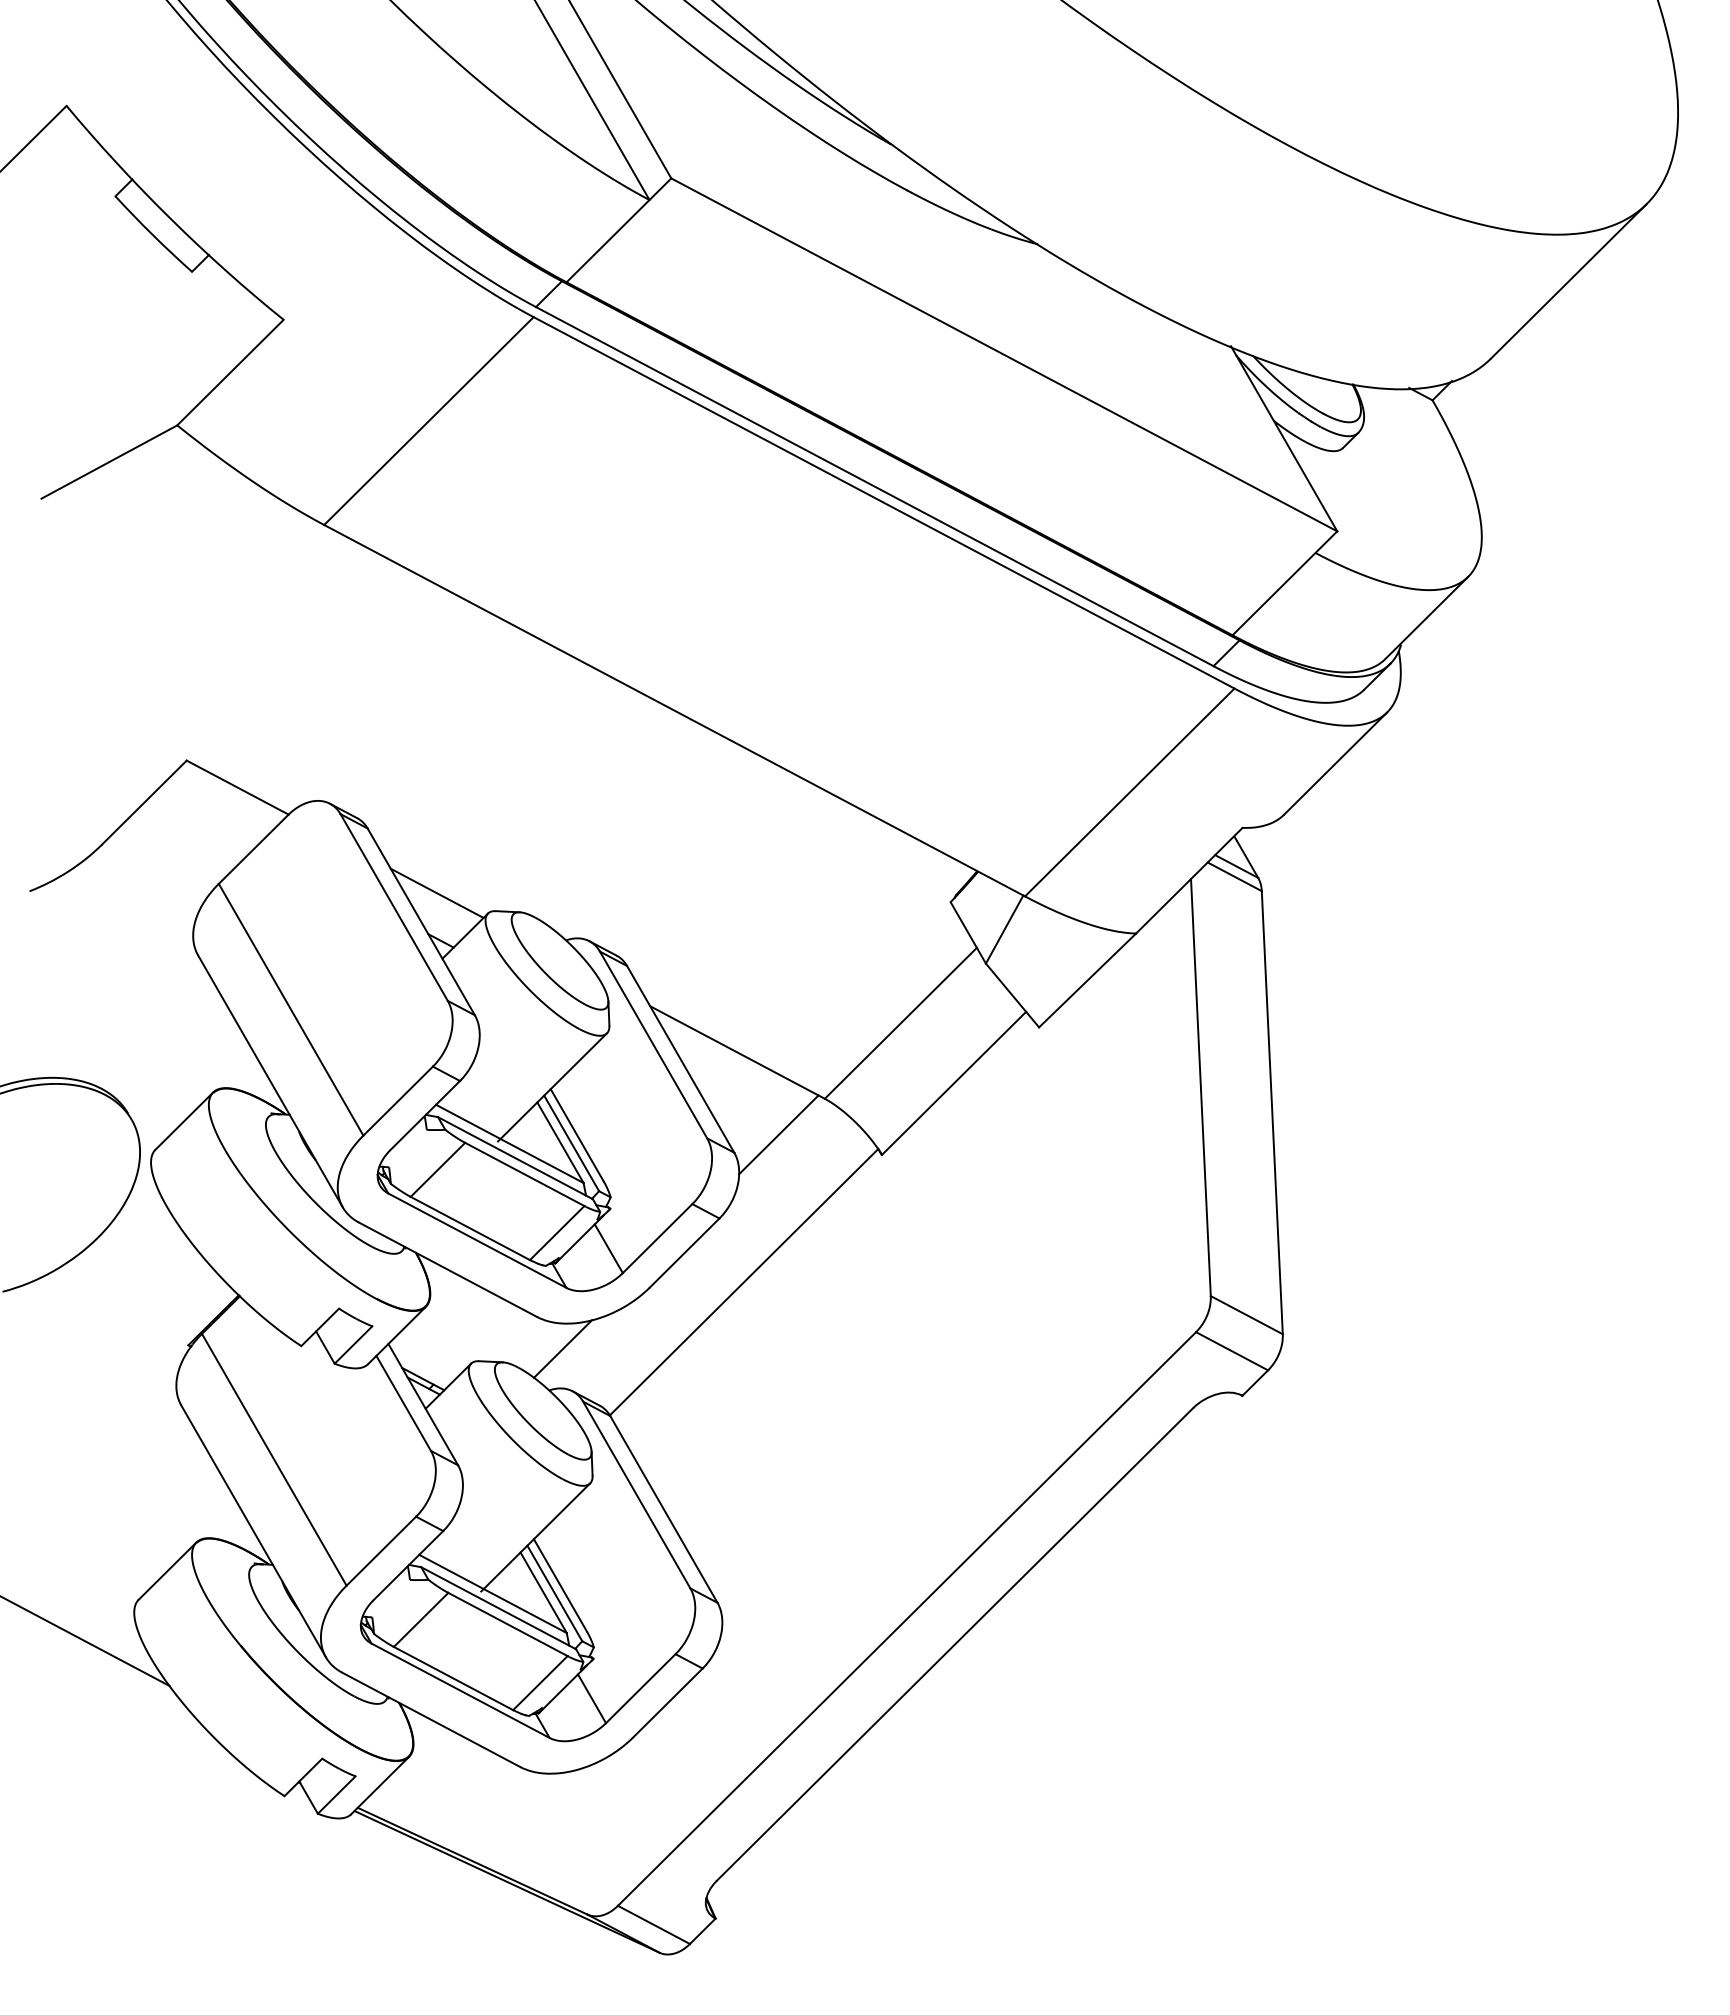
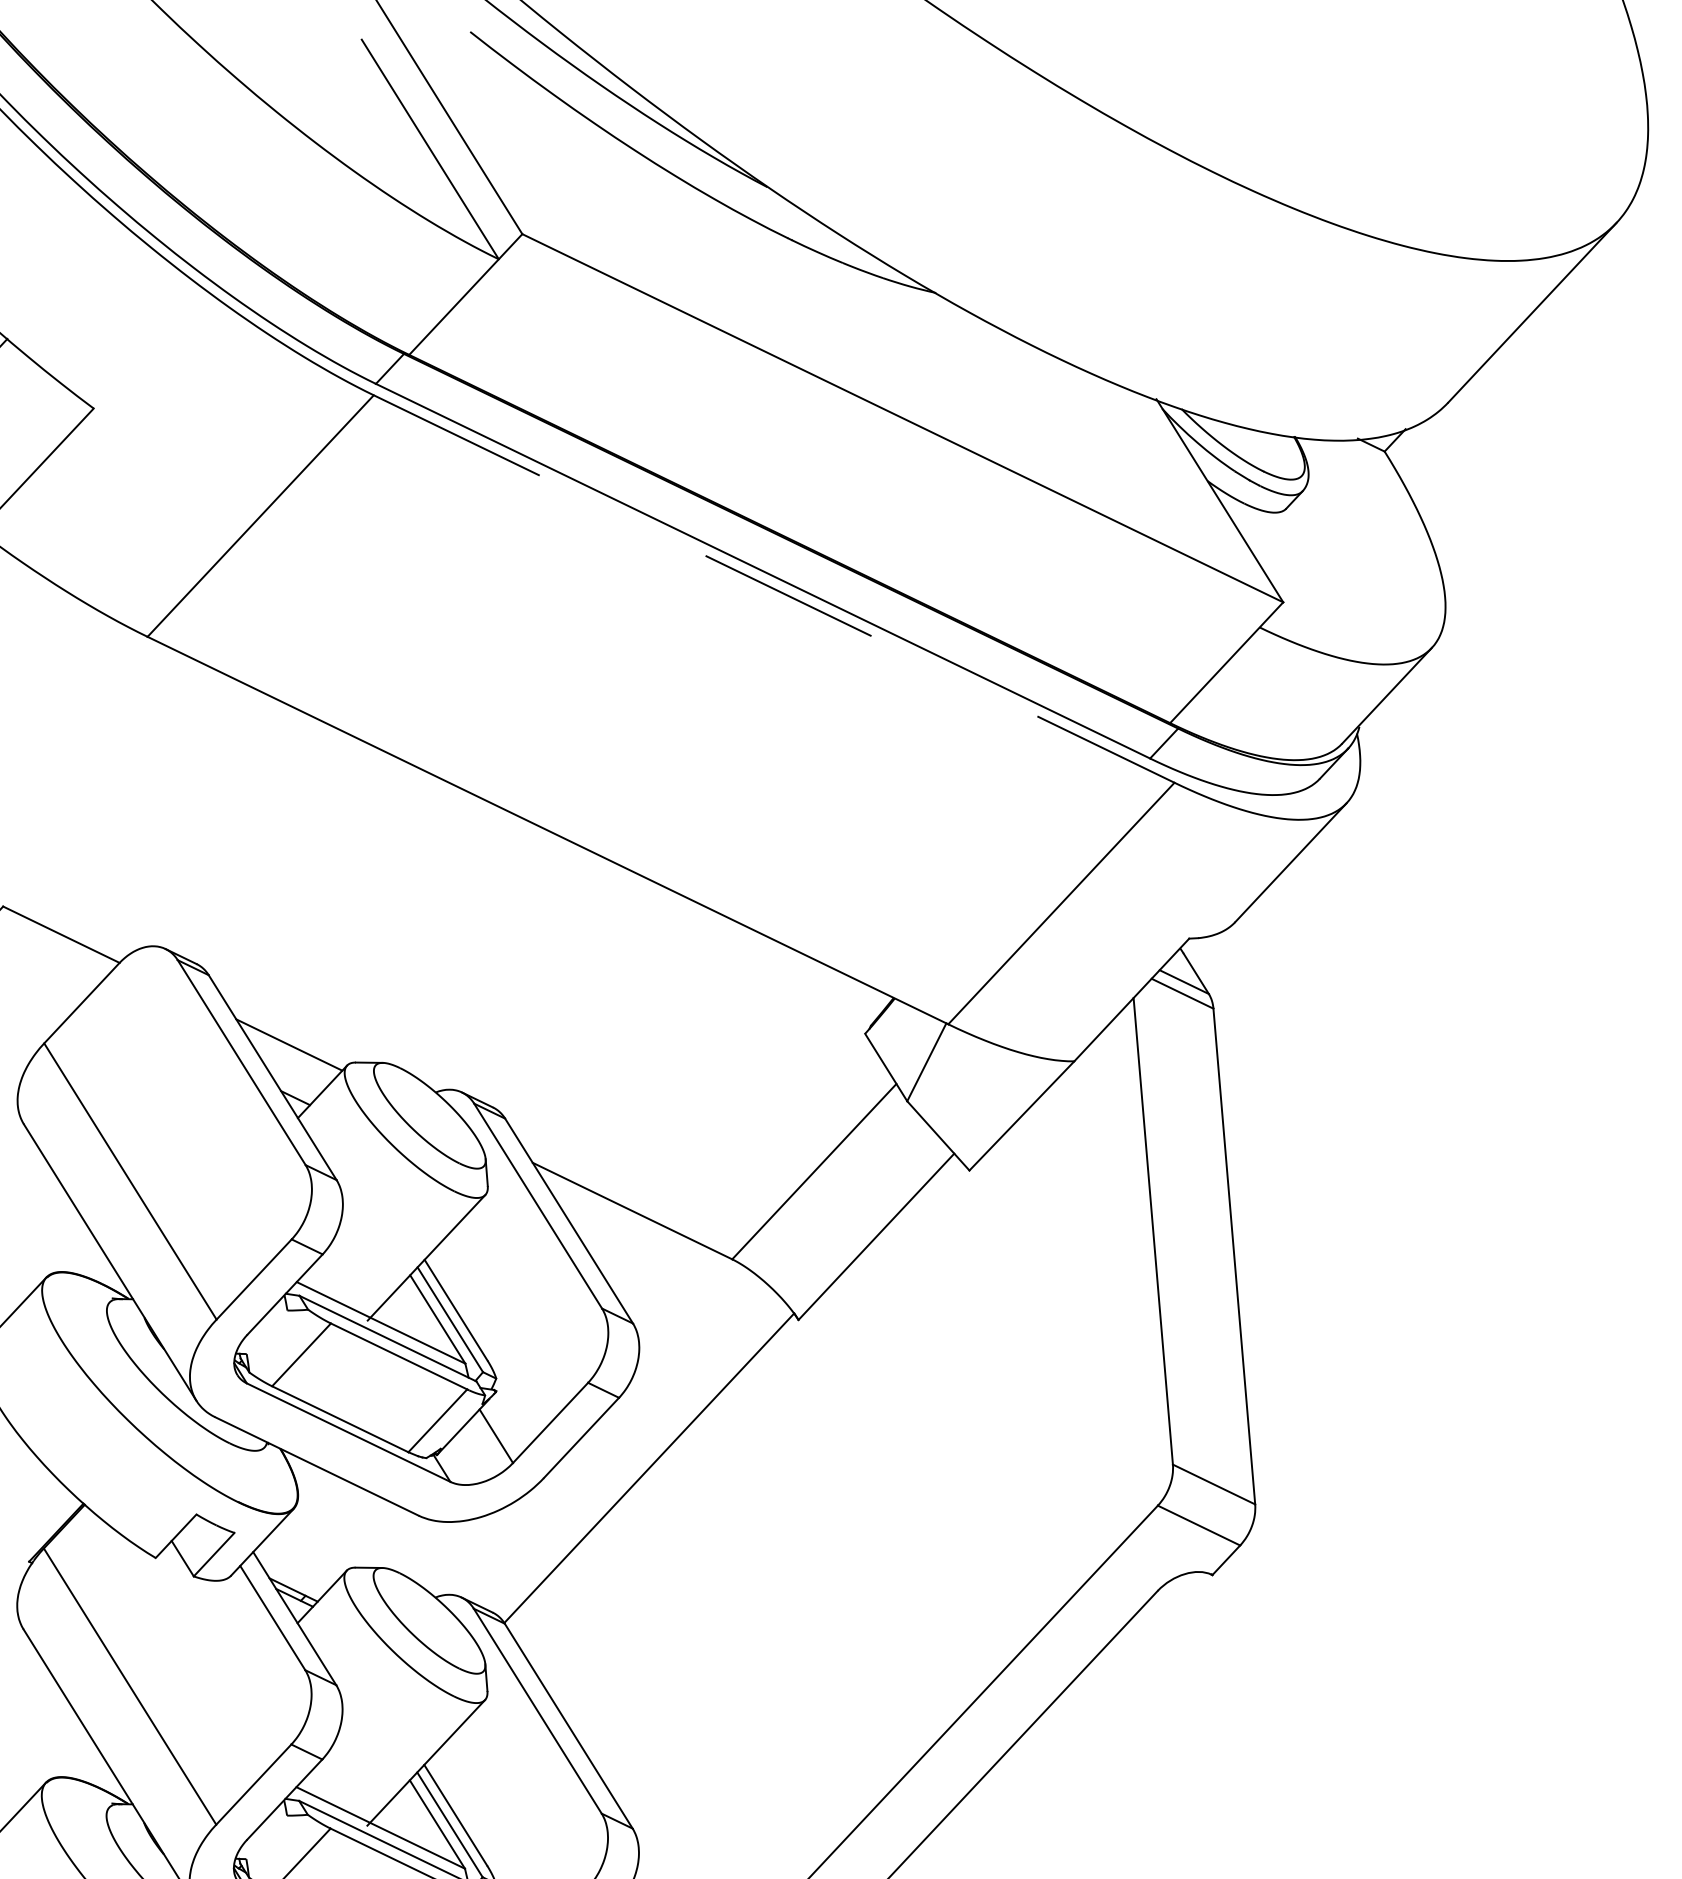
line: (884, 502) -> (774, 588), solid -> dashed
line: (778, 1134) -> (681, 1301), removed
line: (562, 1348) -> (448, 1549), removed

